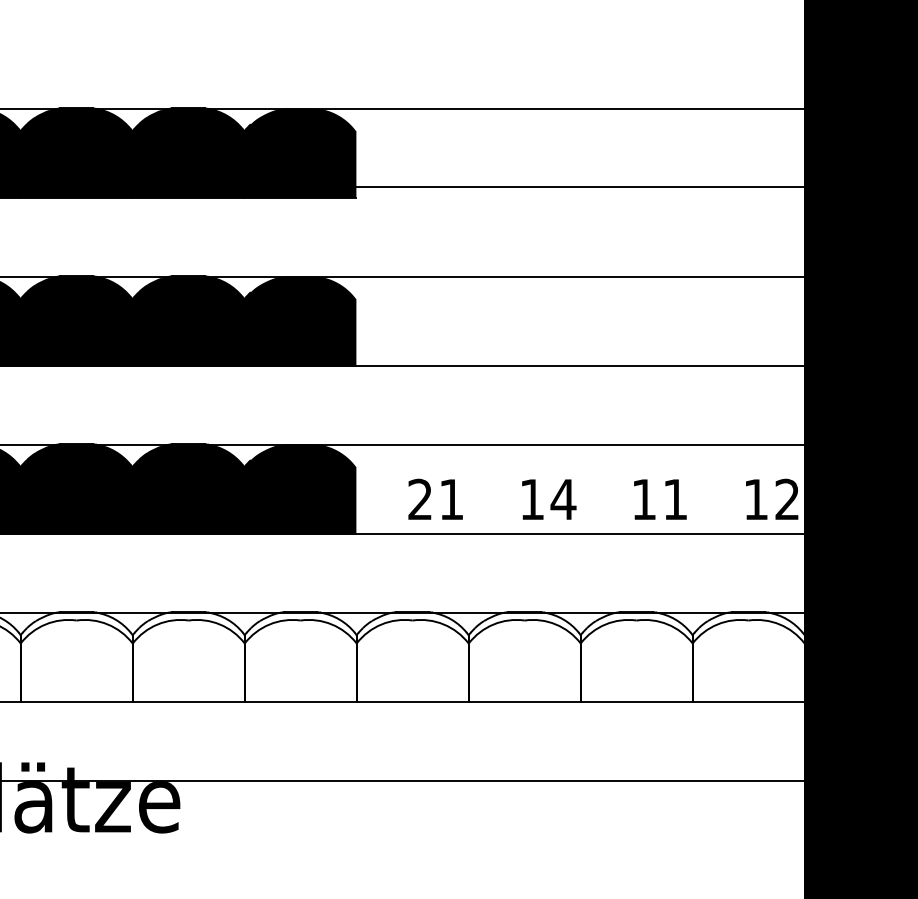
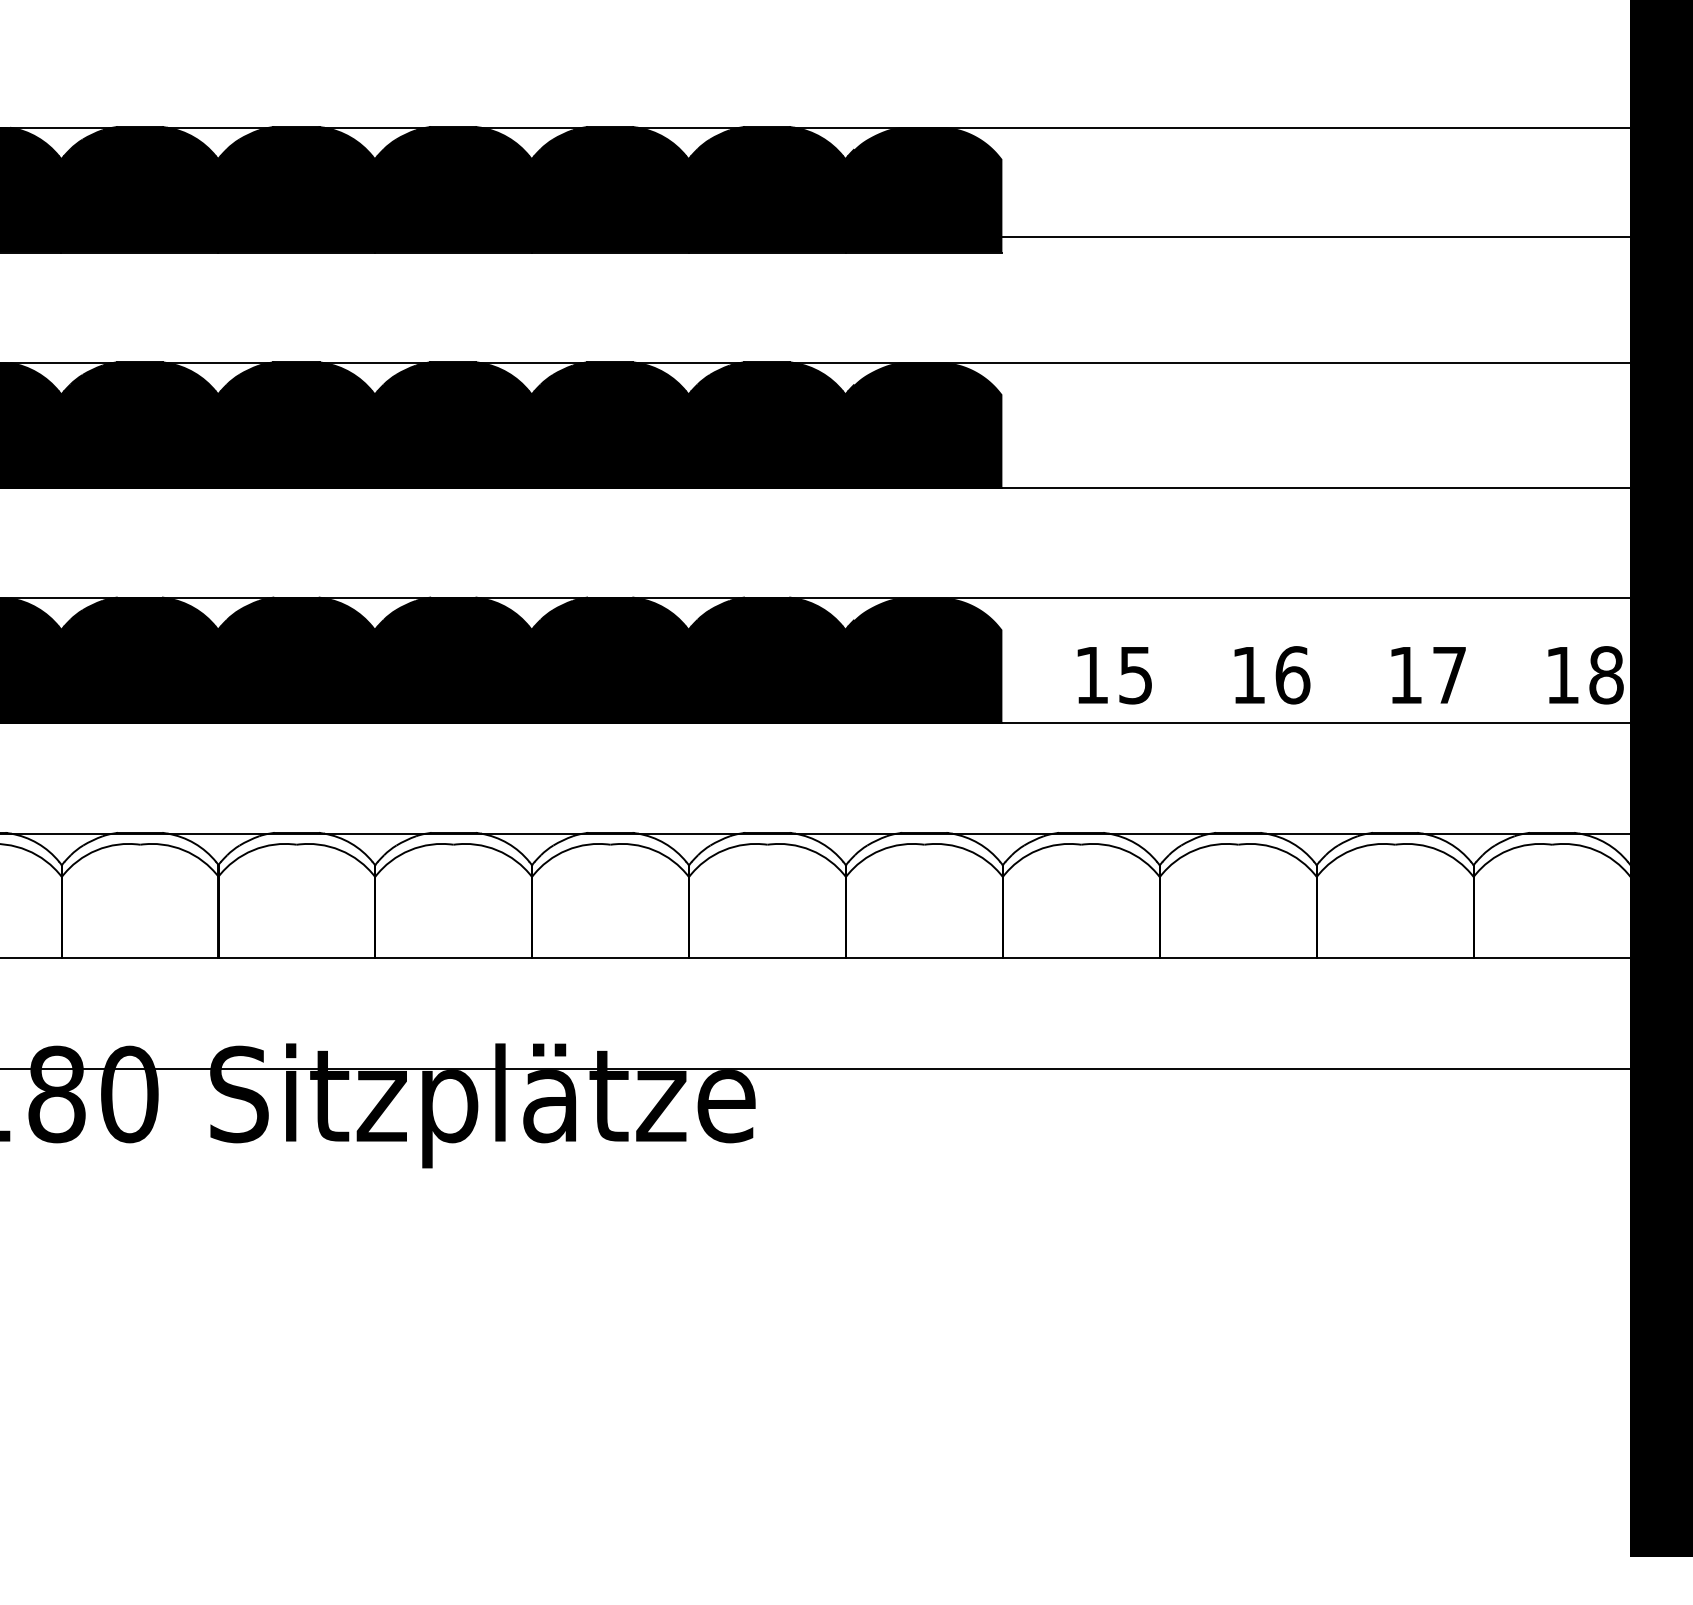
text: (435, 499) -> (1113, 675), 21 -> 15
text: (563, 499) -> (1292, 675), 14 -> 16
text: (675, 499) -> (1449, 675), 11 -> 17
text: (787, 499) -> (1606, 675), 12 -> 18

